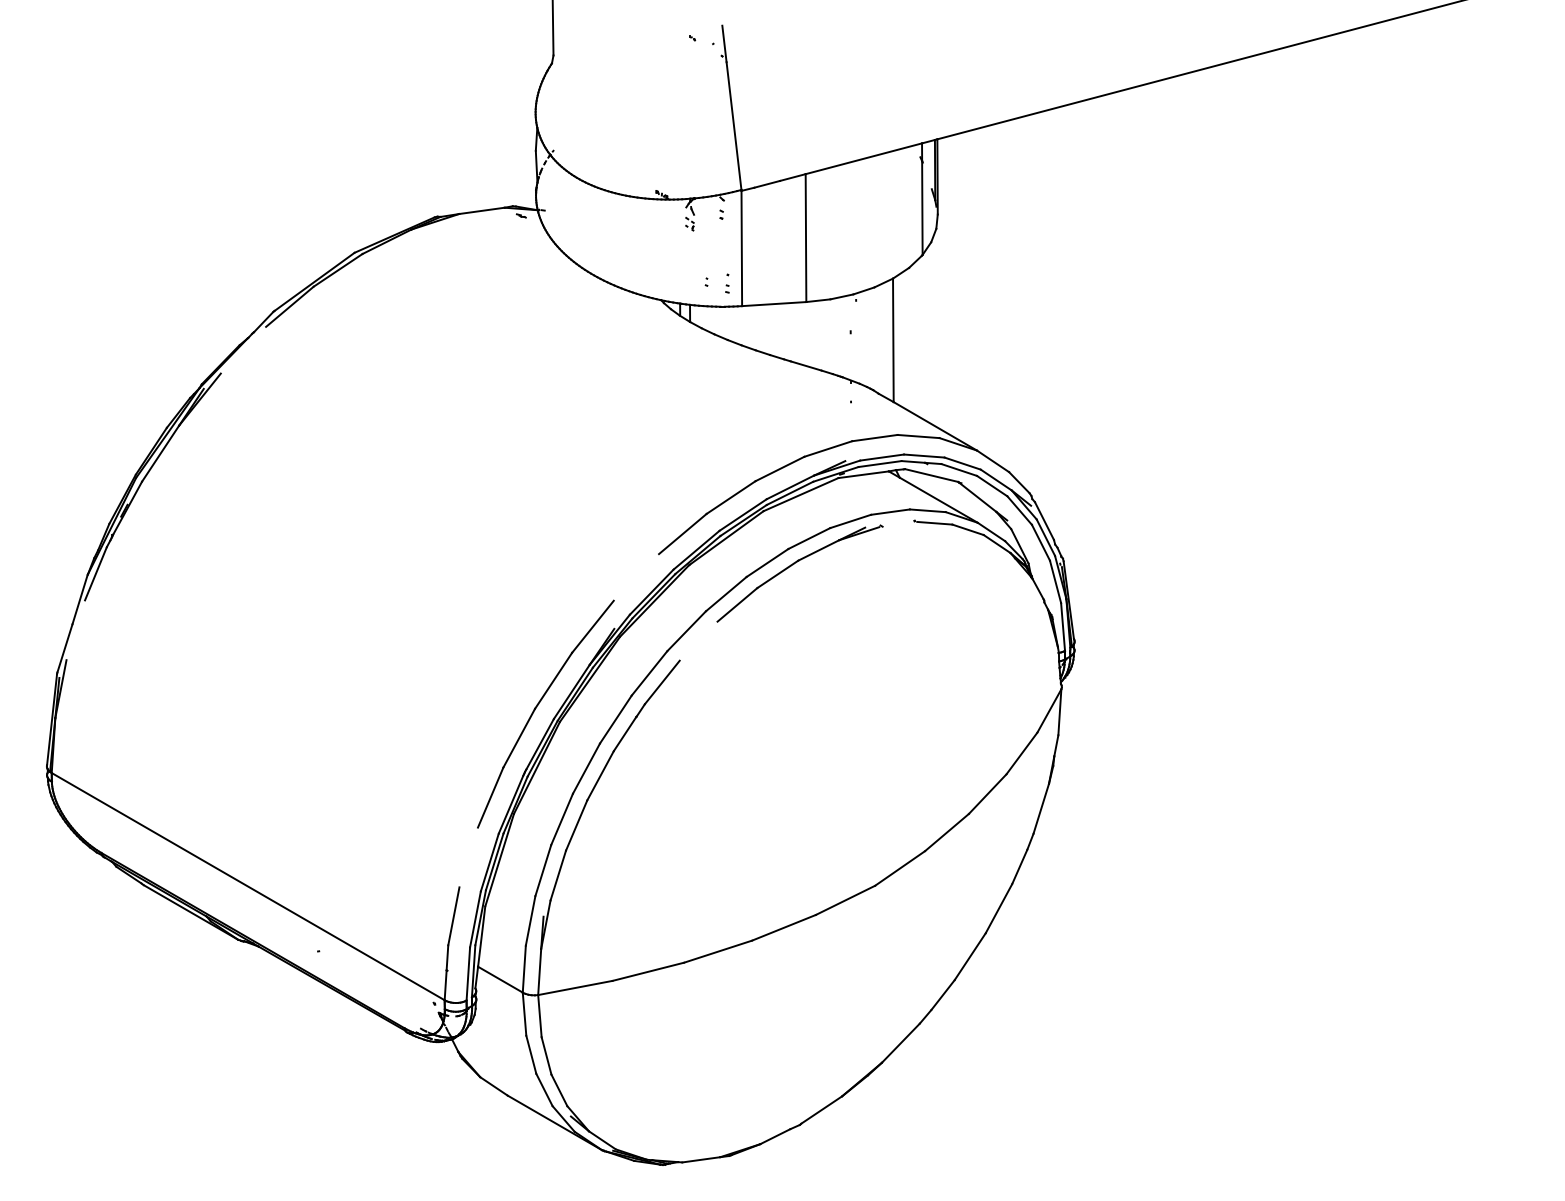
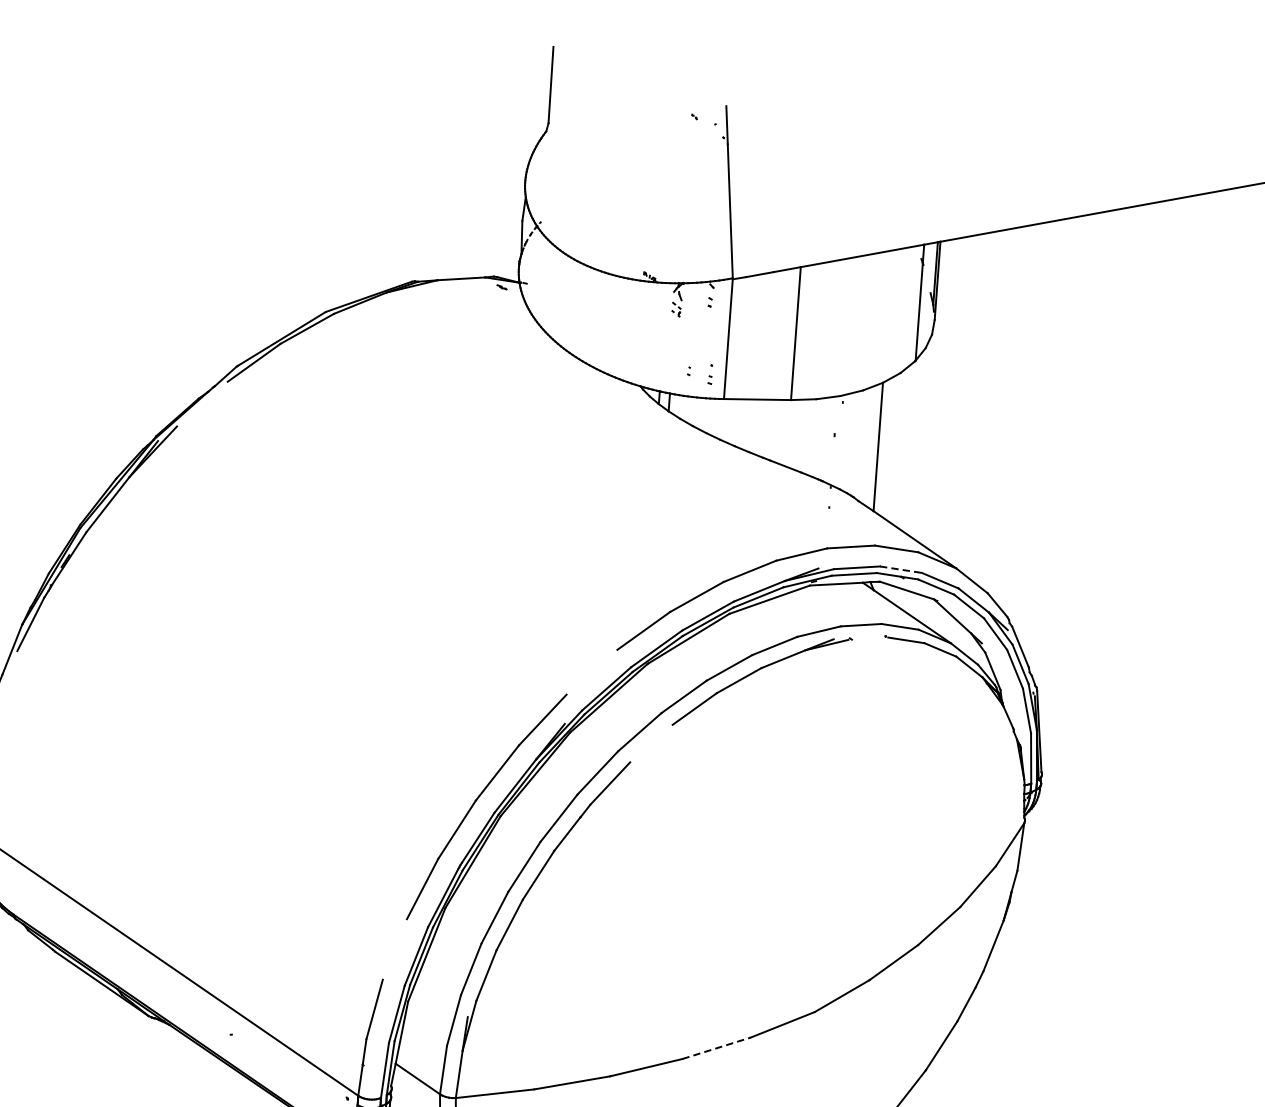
line: (924, 456) -> (901, 570), solid -> dashed
line: (784, 927) -> (717, 1048), solid -> dashed

